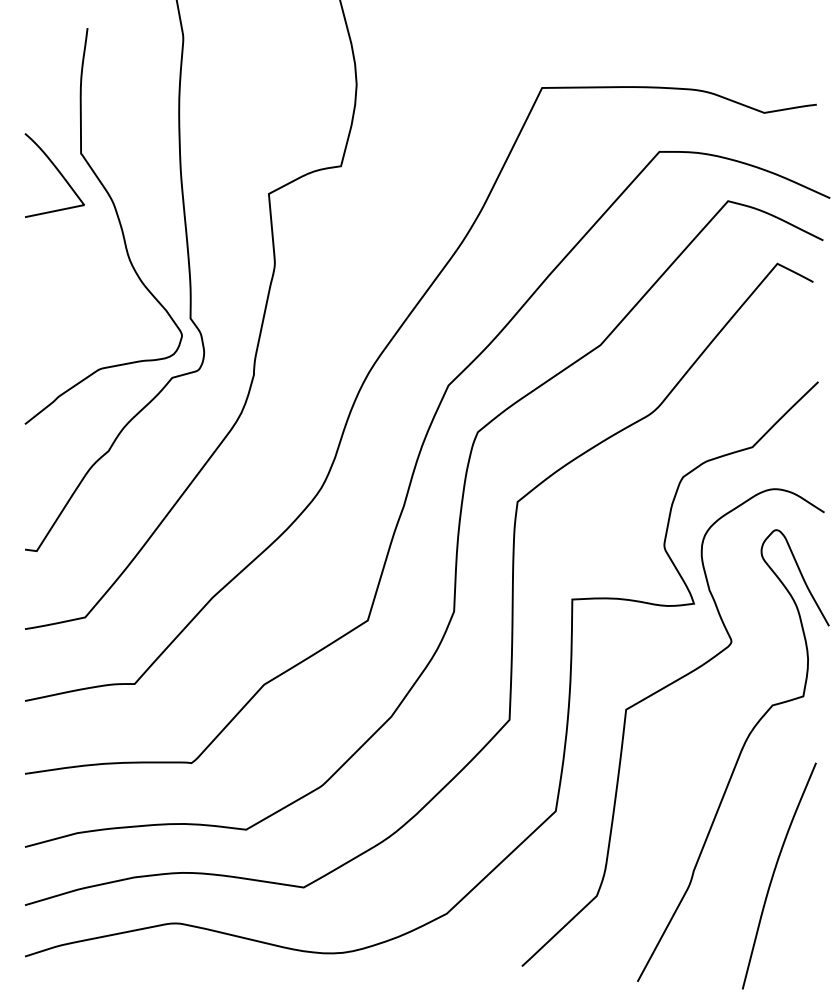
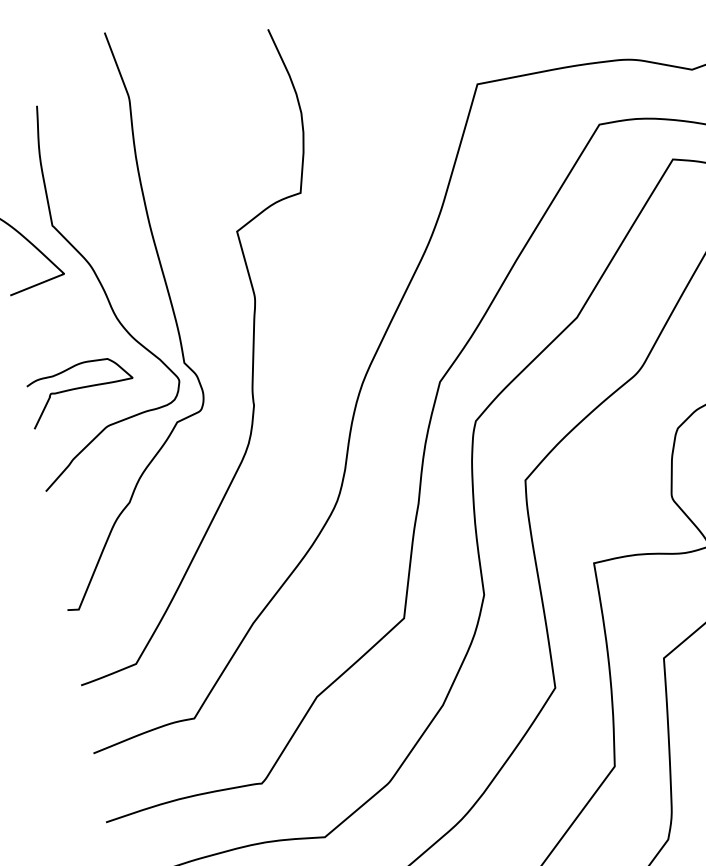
curve: (79, 325) -> (80, 388), added

